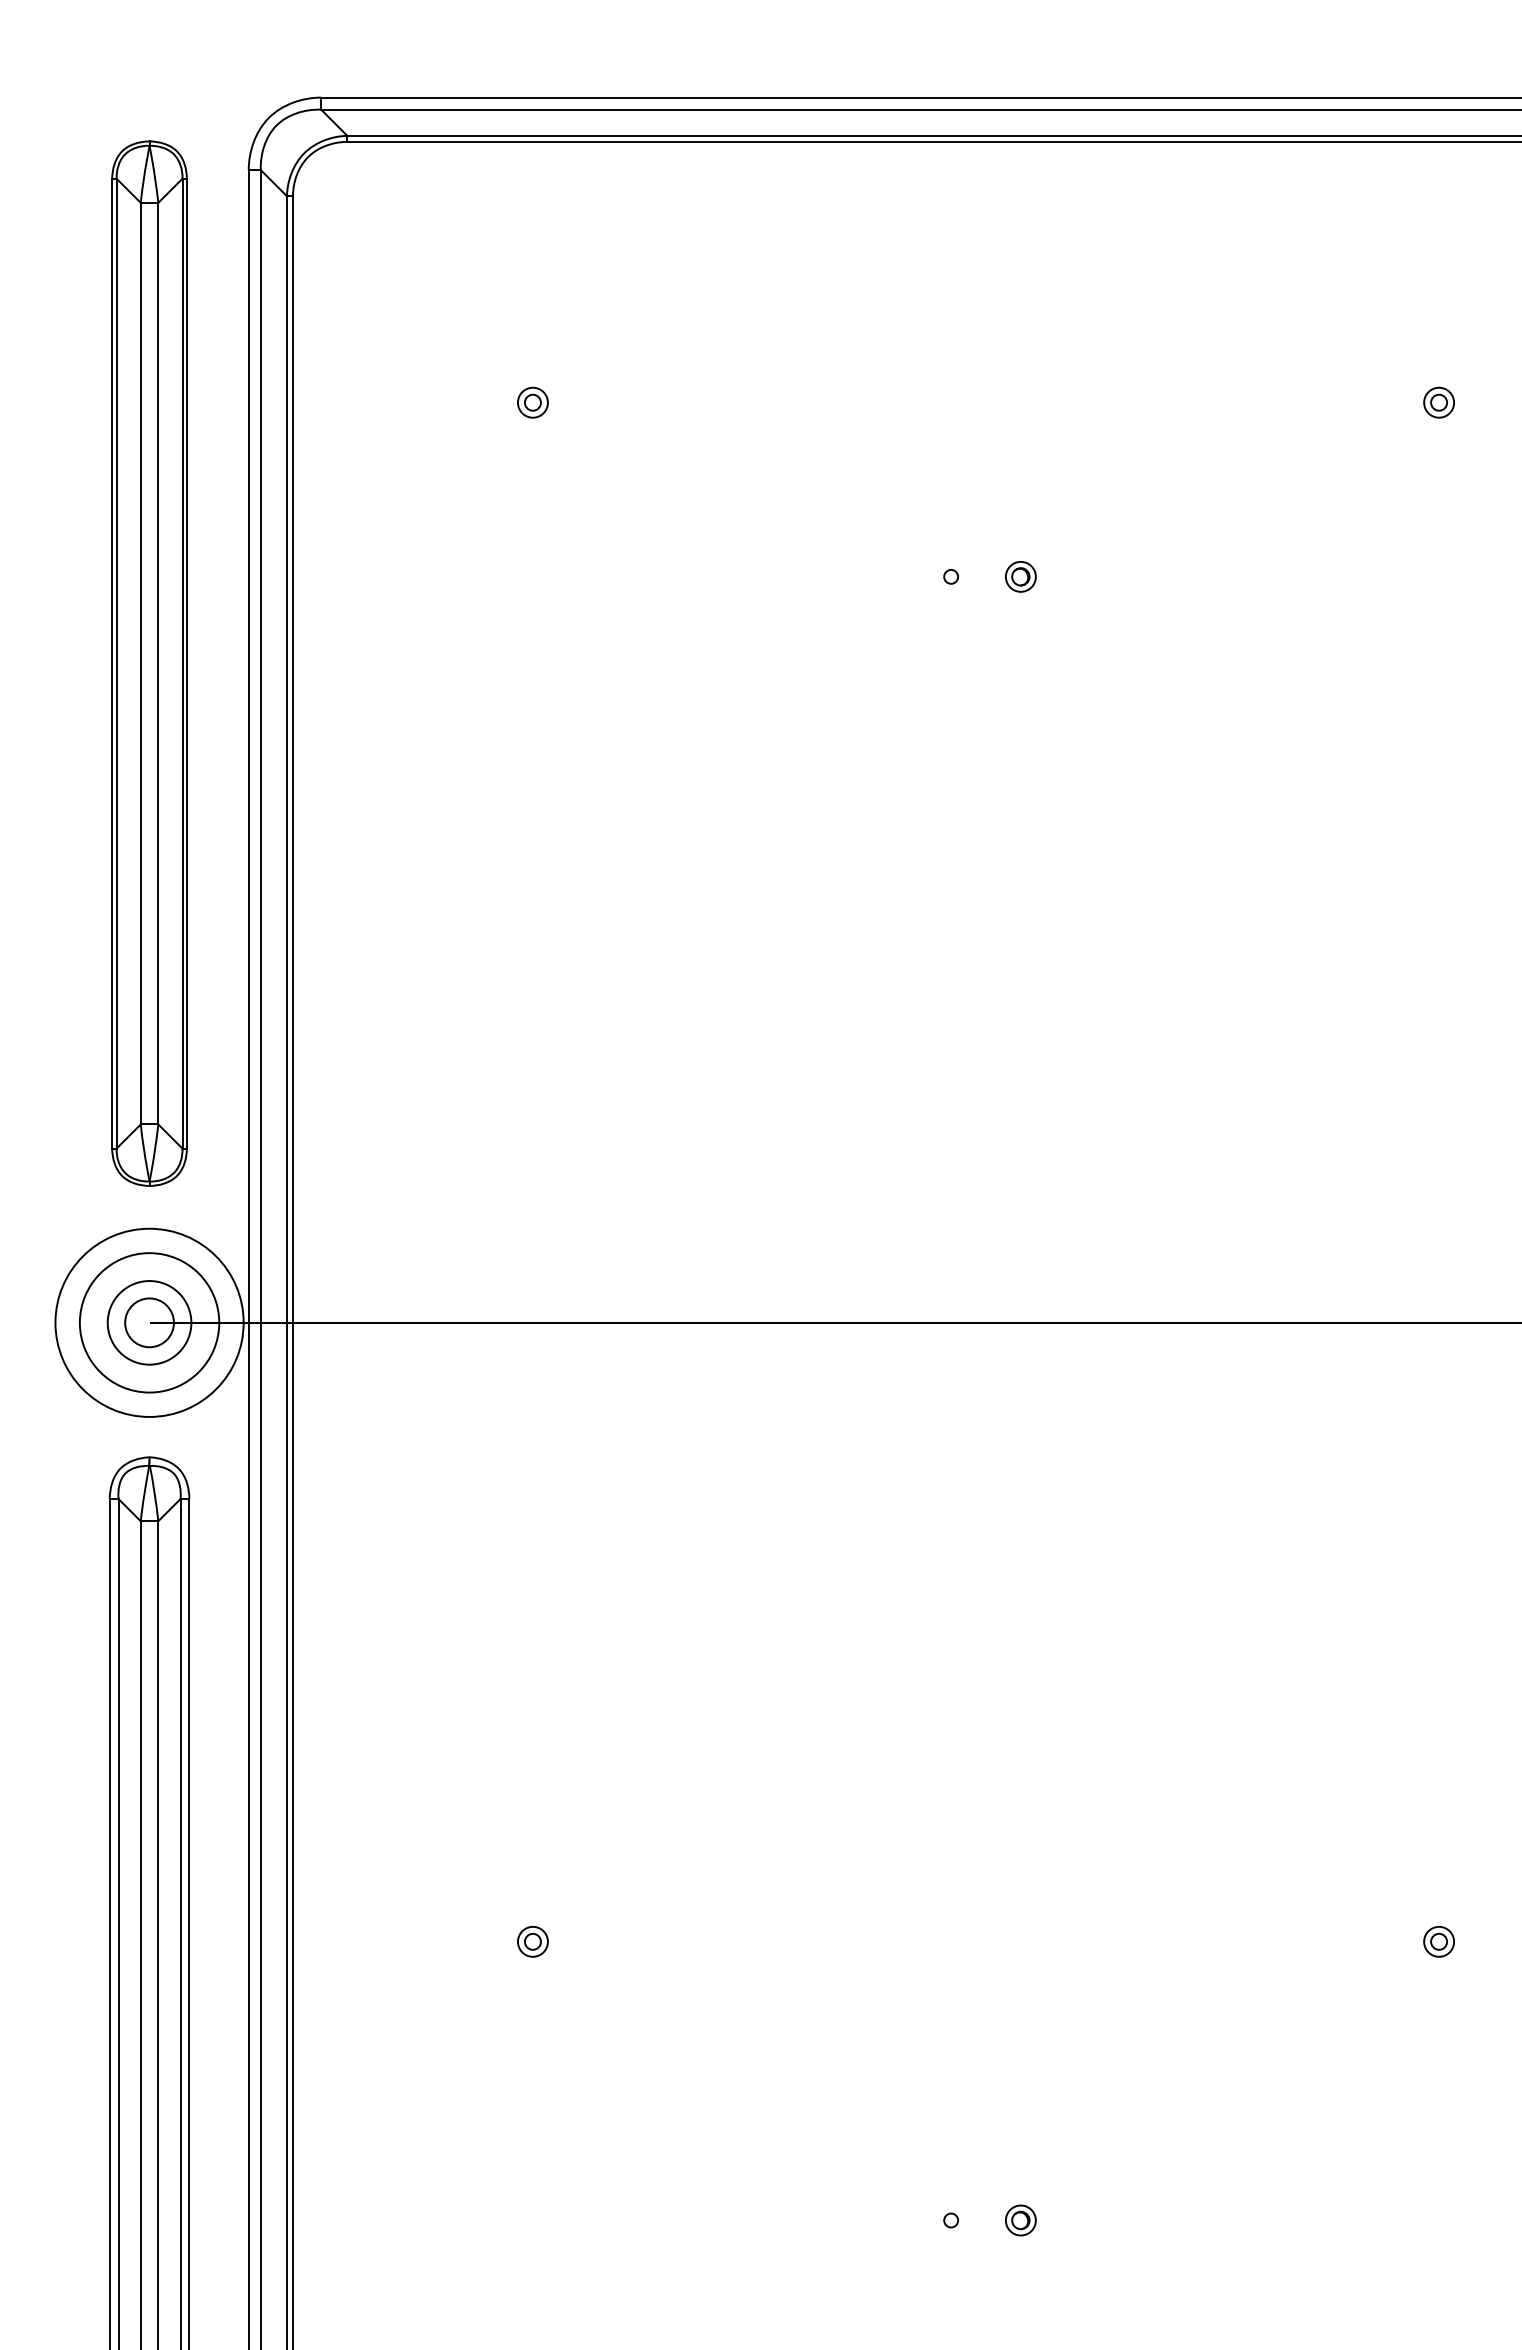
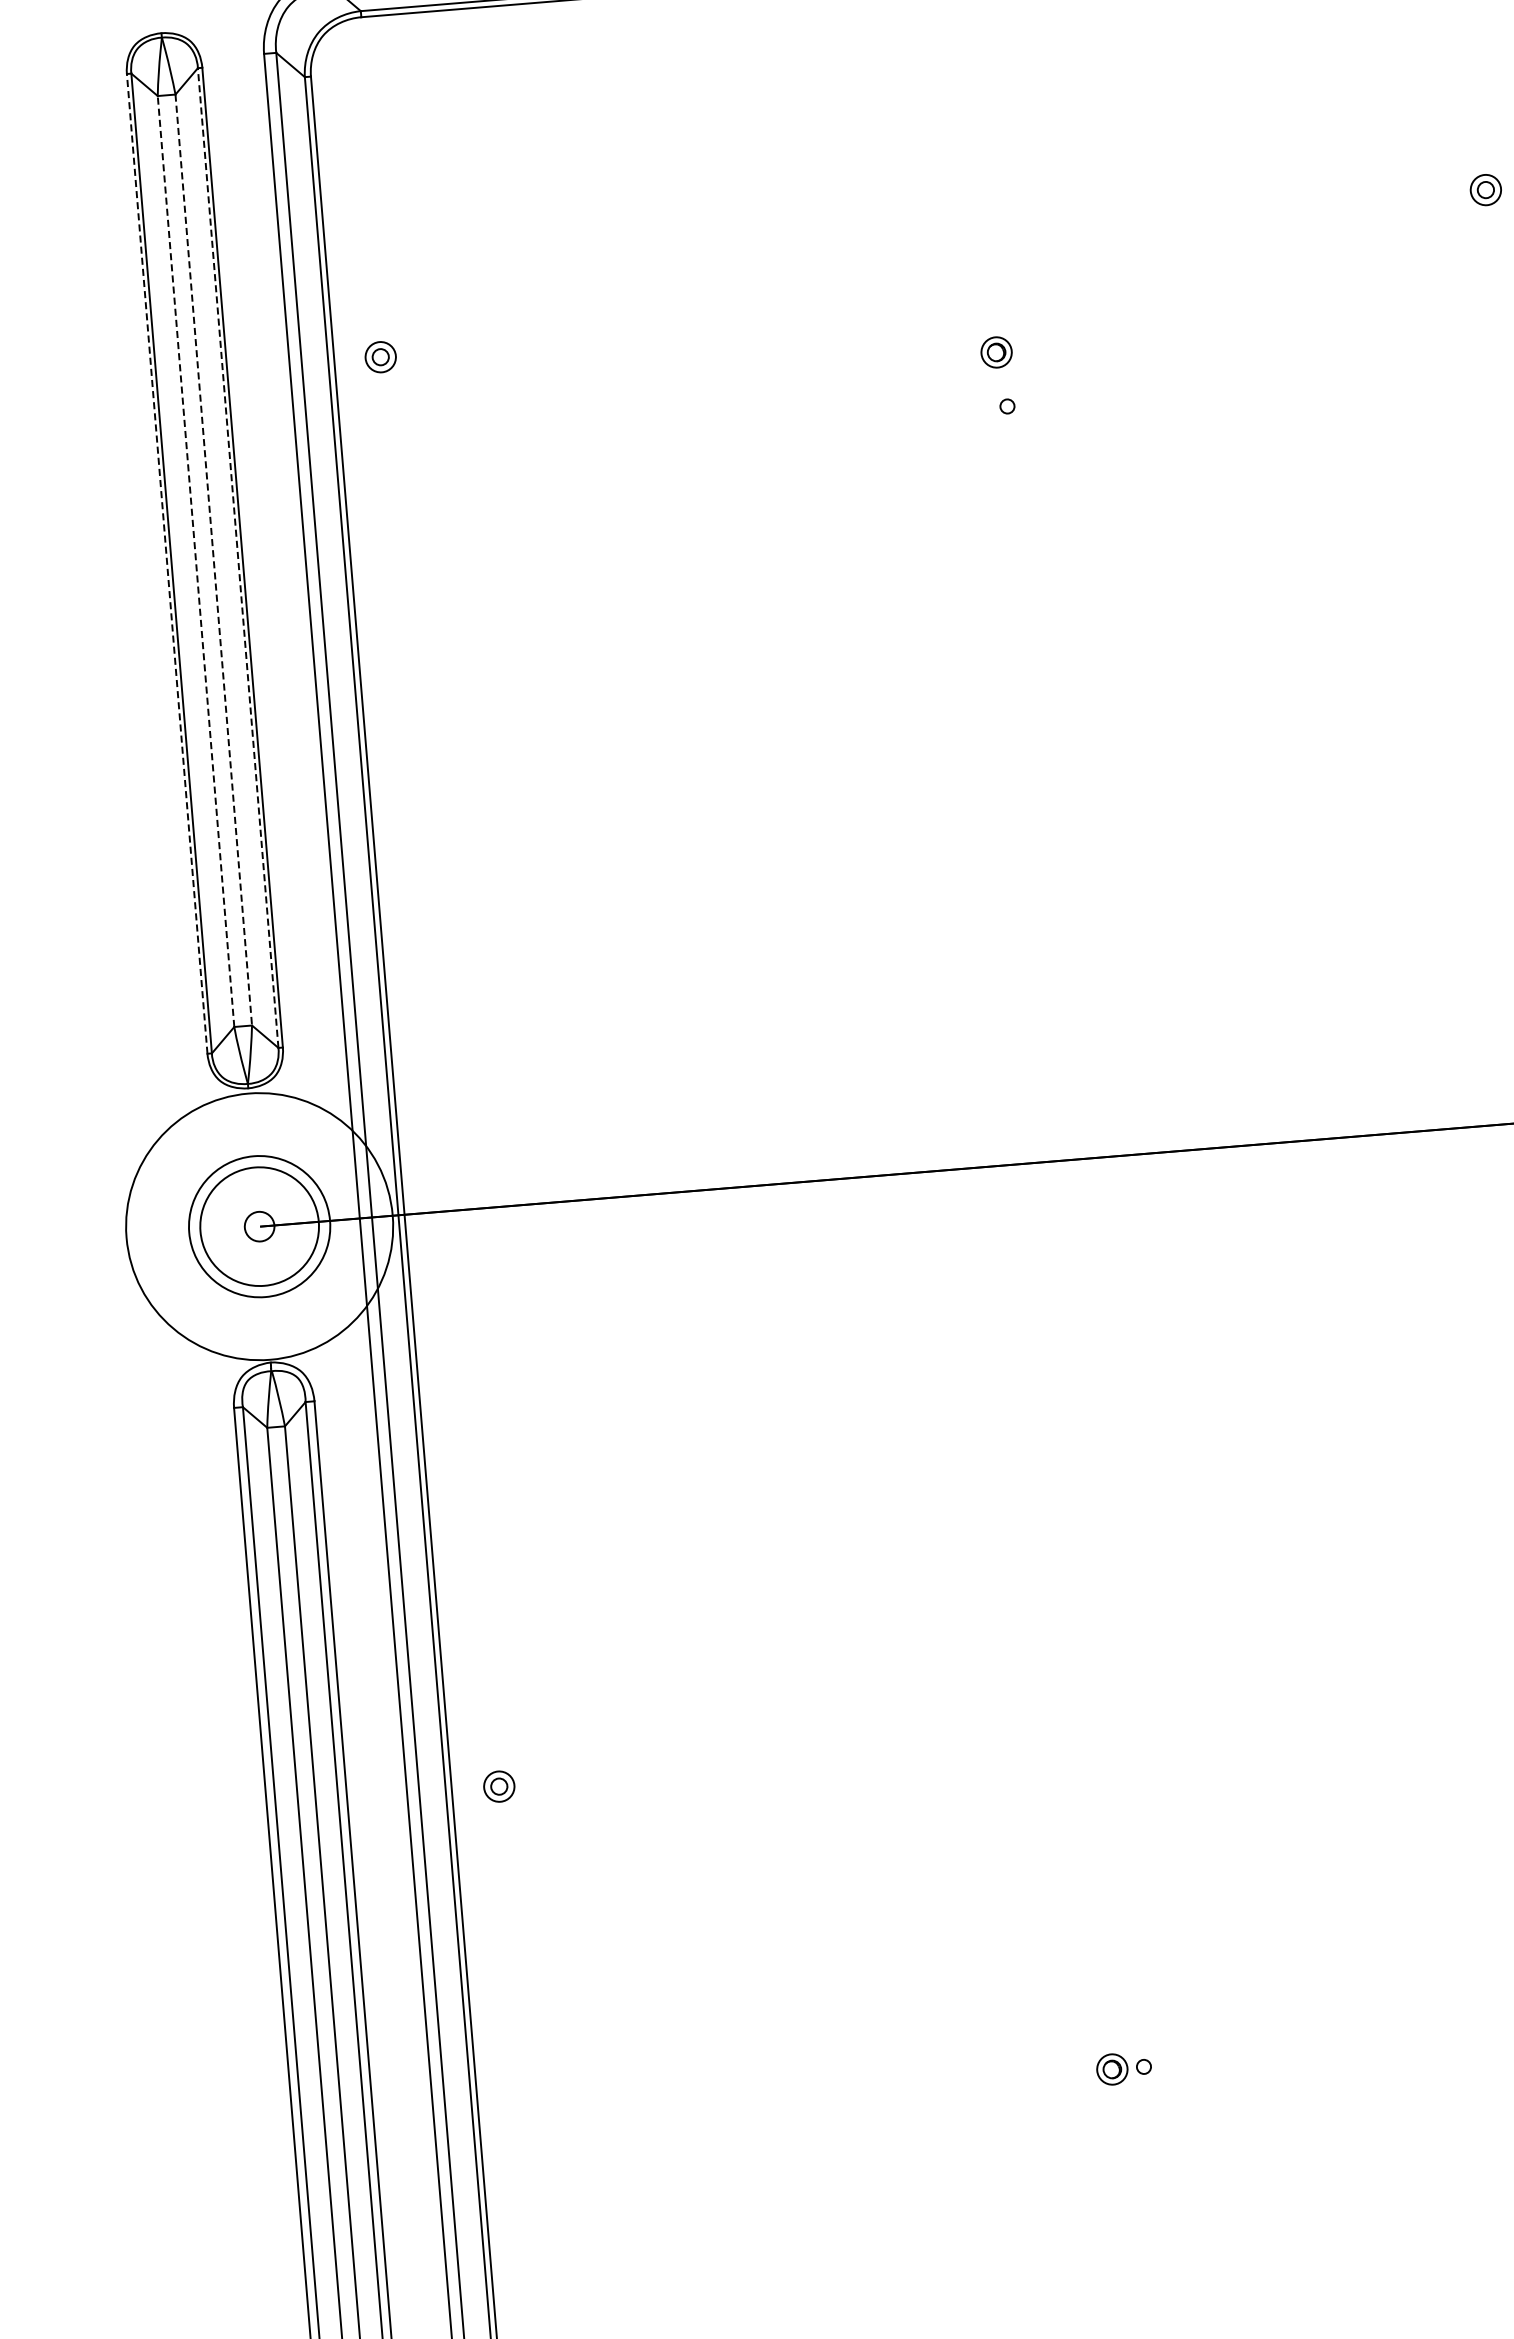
part: (532, 402) -> (380, 357), moved
part: (1020, 576) -> (996, 352), moved
line: (112, 663) -> (167, 563), solid -> dashed
line: (140, 663) -> (195, 561), solid -> dashed
line: (158, 663) -> (213, 559), solid -> dashed
line: (182, 663) -> (238, 557), solid -> dashed
circle: (149, 1322) -> (259, 1226), size x0.6
circle: (149, 1322) -> (259, 1226), size x1.4
circle: (149, 1322) -> (259, 1226), size x1.4
part: (532, 1941) -> (498, 1786), moved
part: (1020, 2220) -> (1111, 2069), moved

